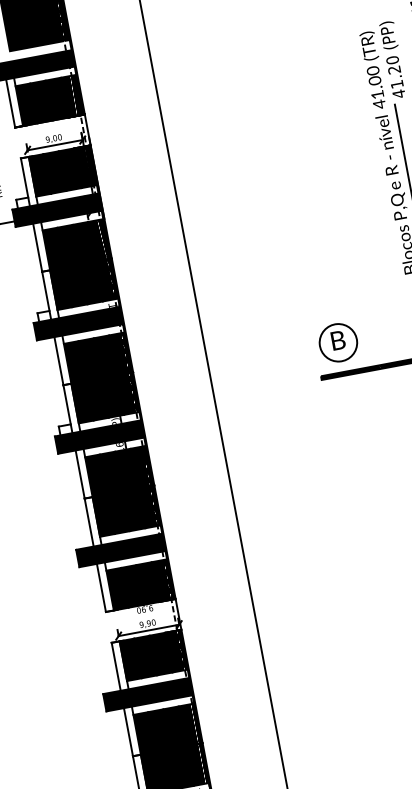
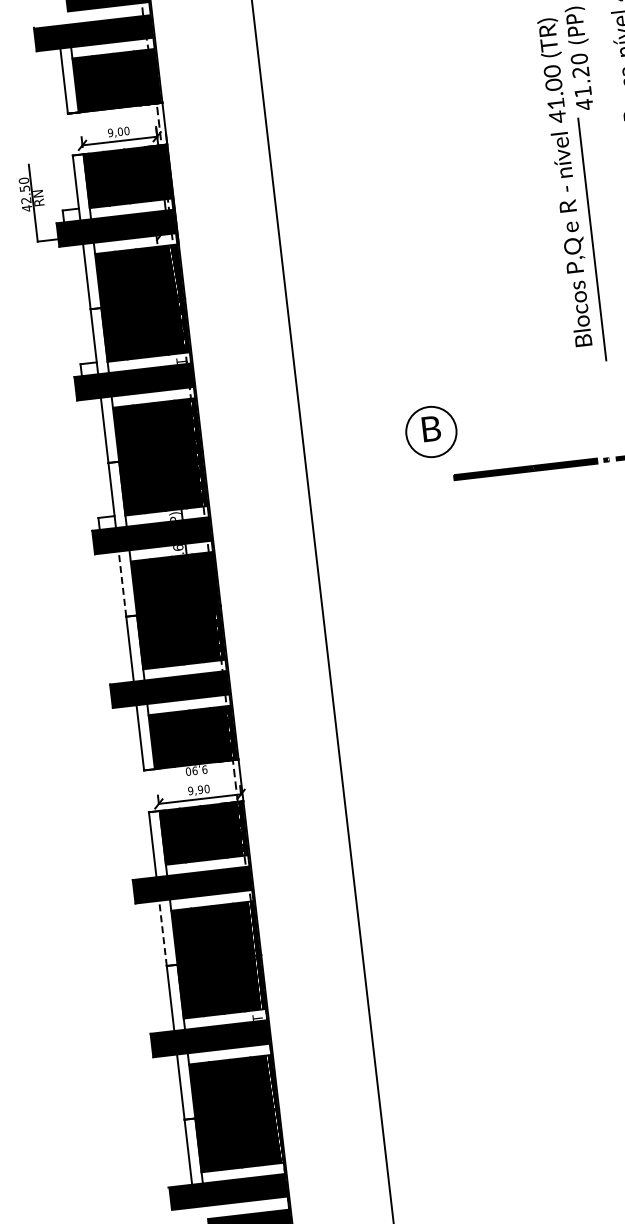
part: (338, 342) -> (431, 431), moved
line: (80, 474) -> (122, 584), solid -> dashed
line: (128, 732) -> (163, 933), solid -> dashed

